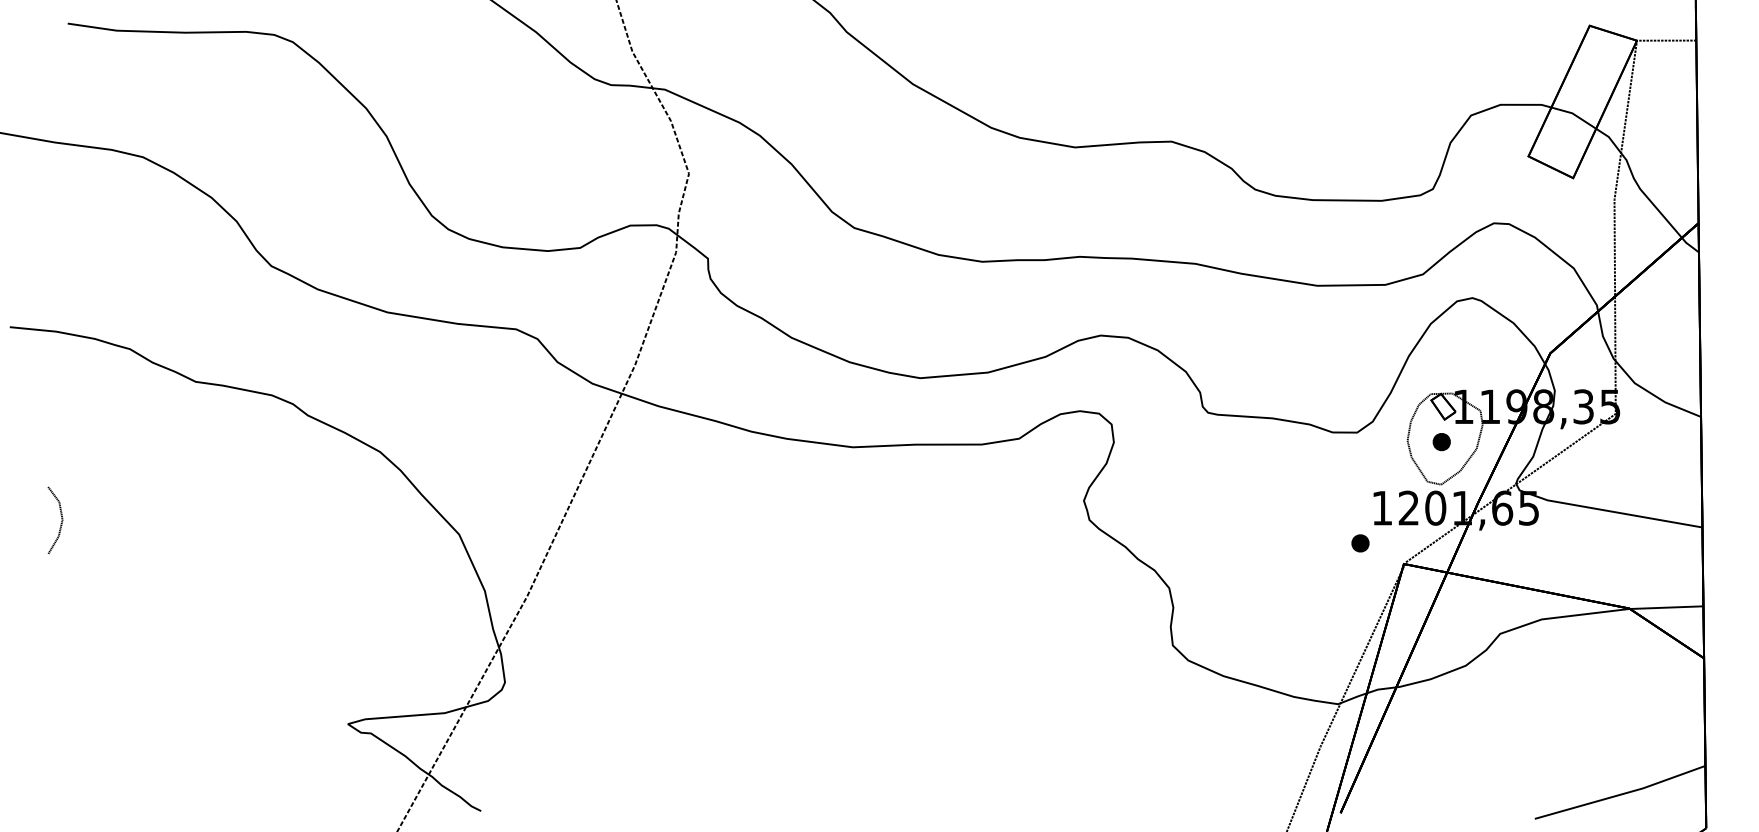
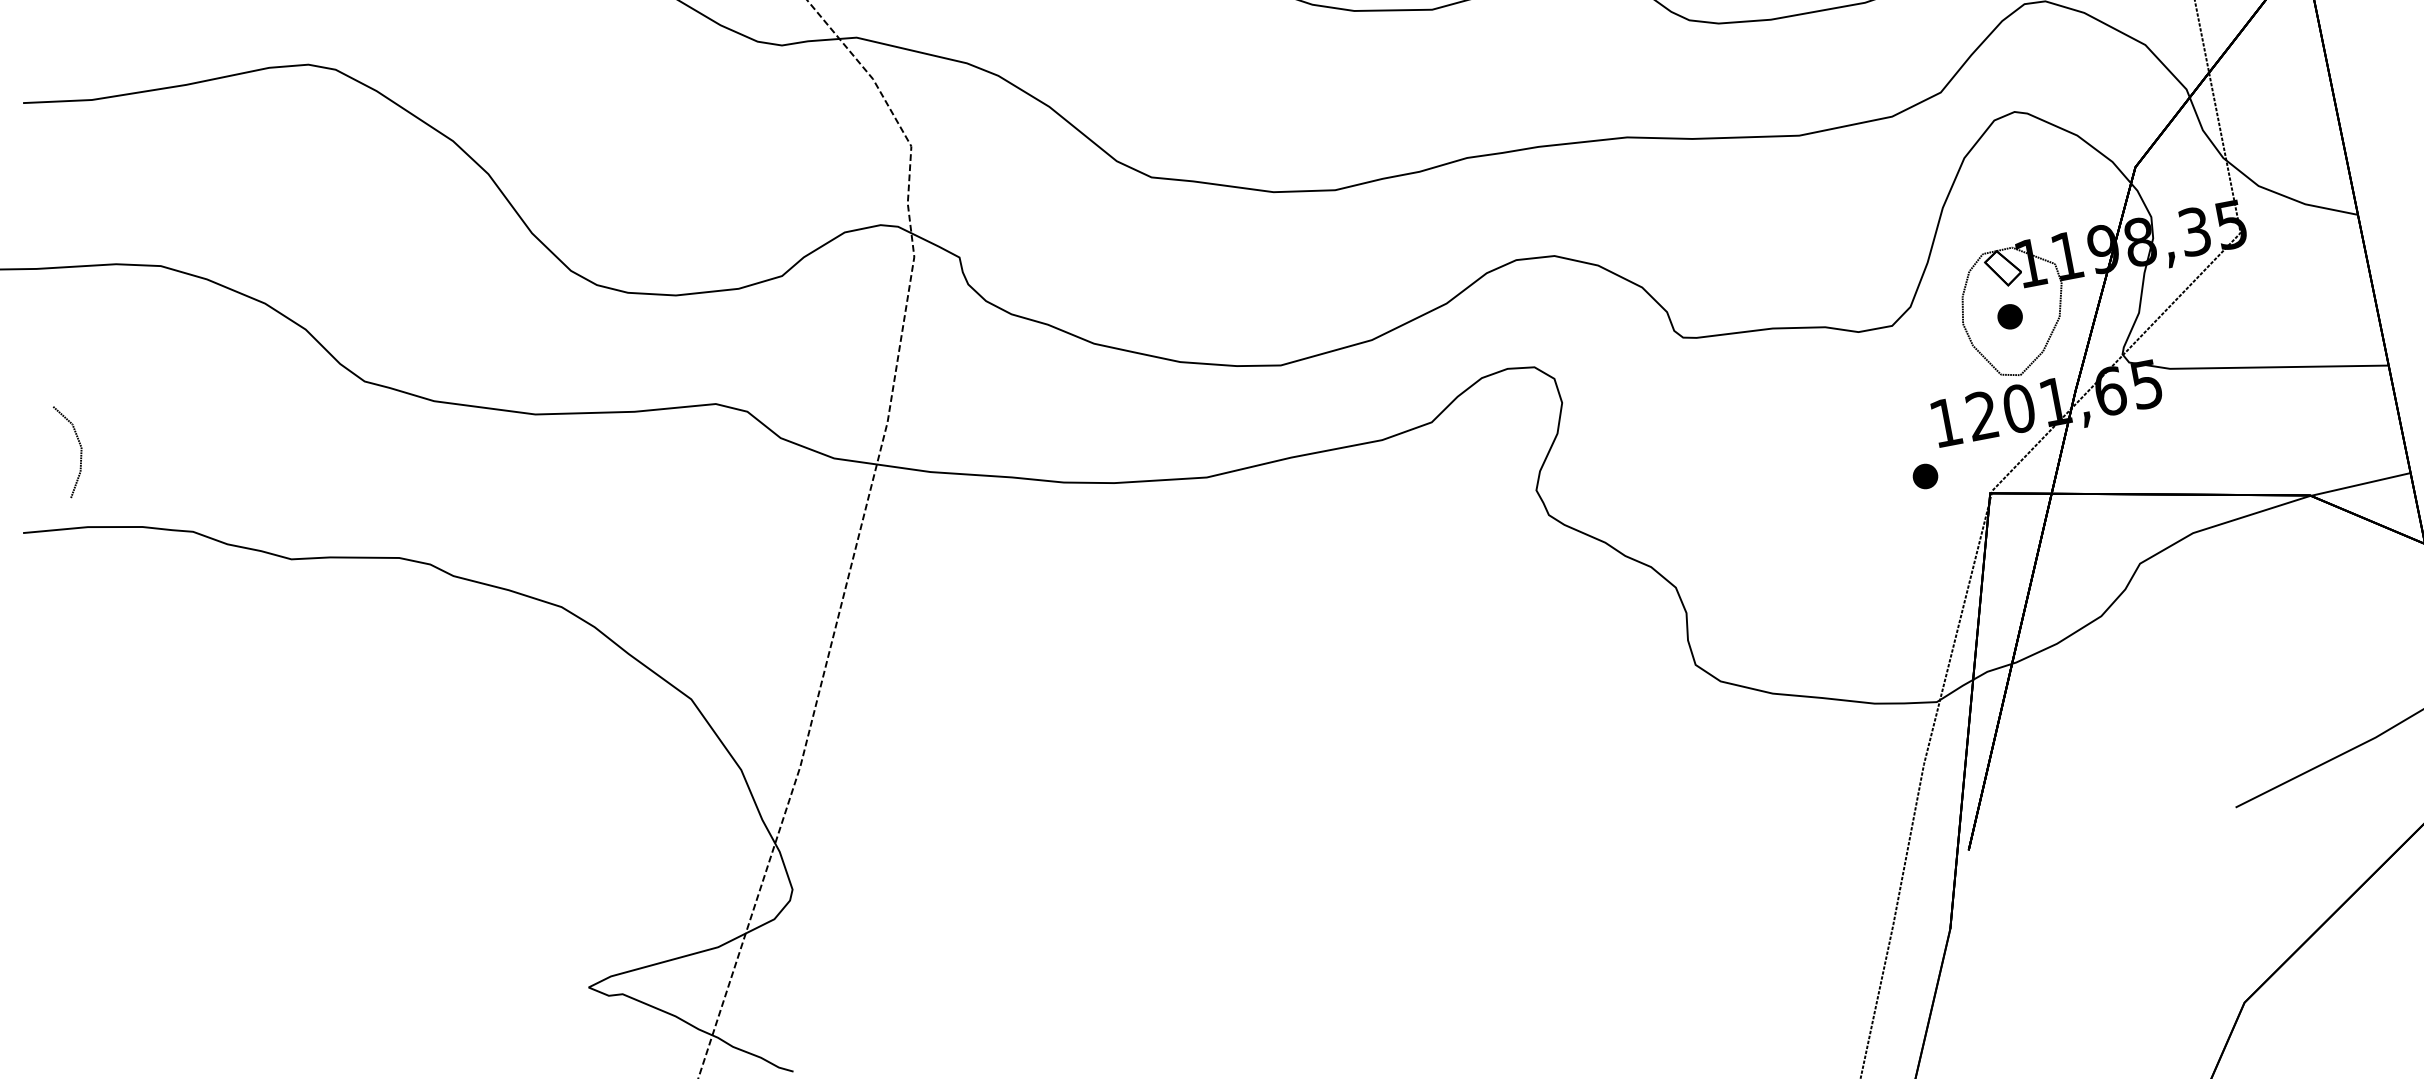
line: (61, 519) -> (79, 447), moved

